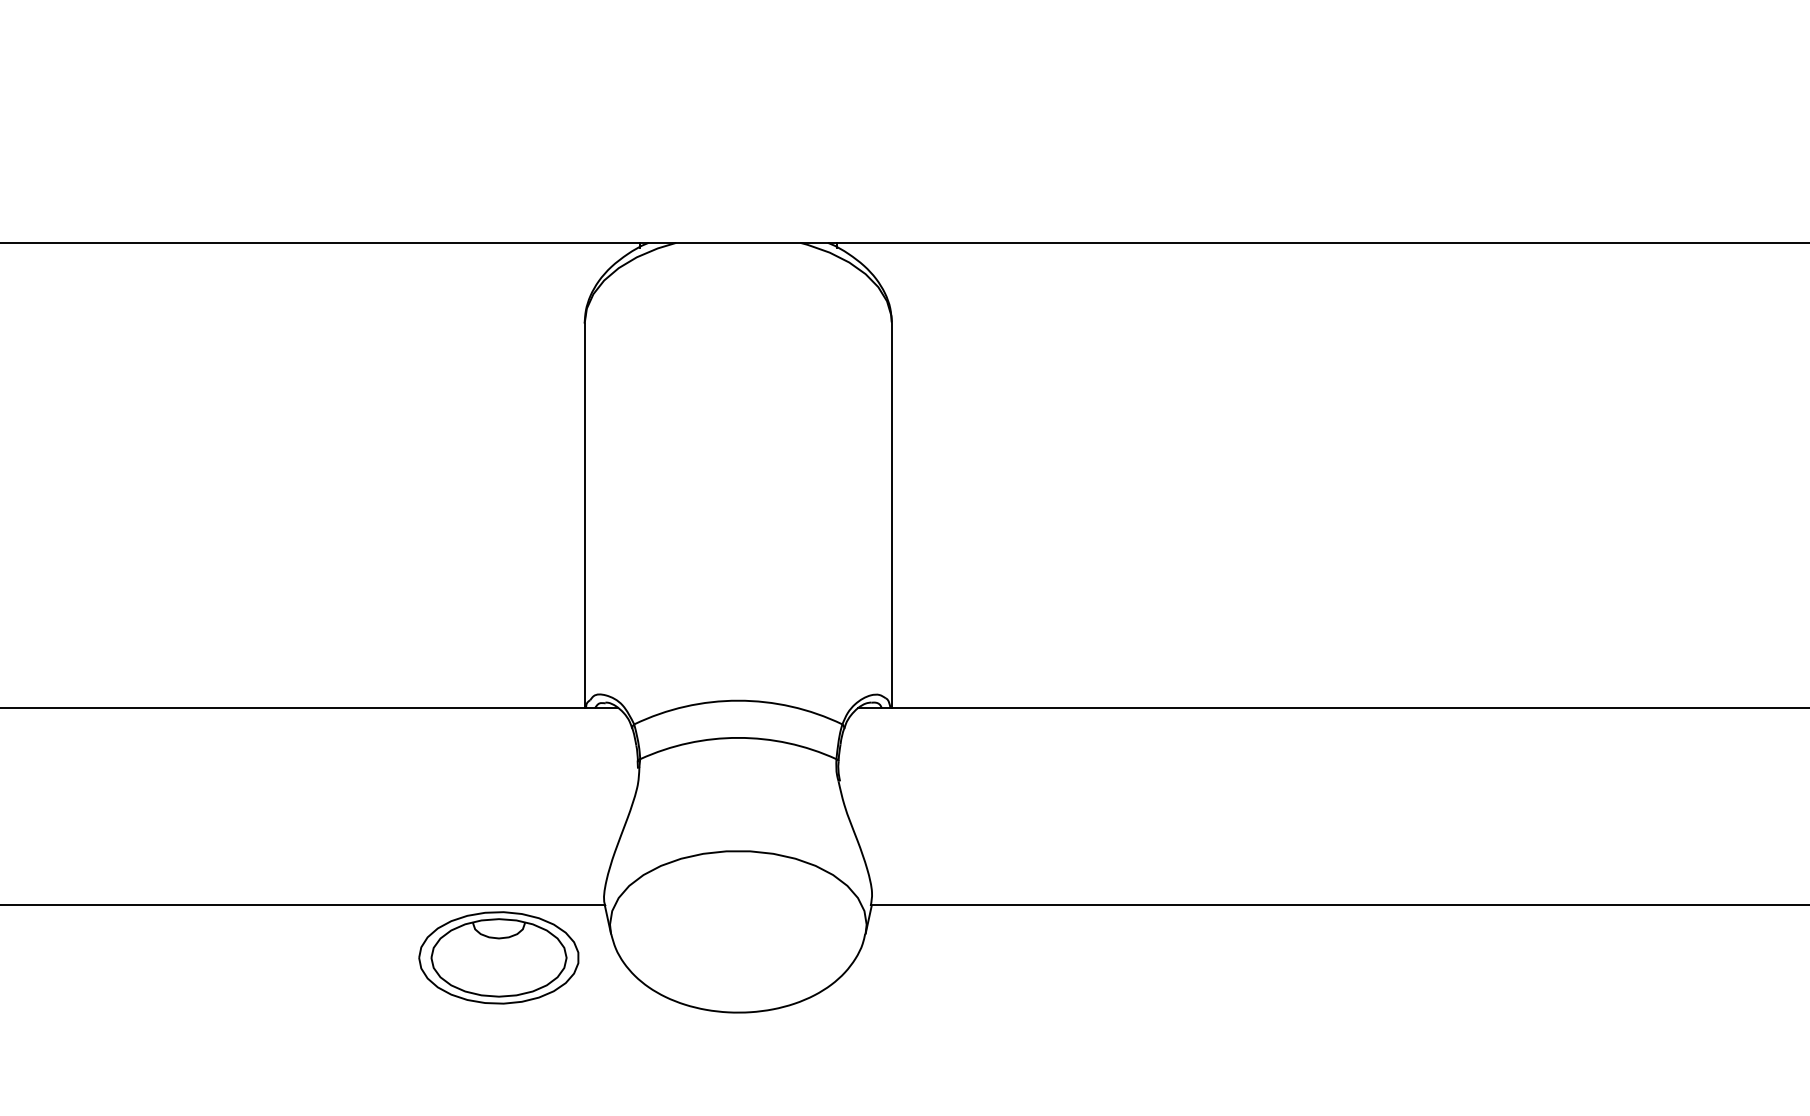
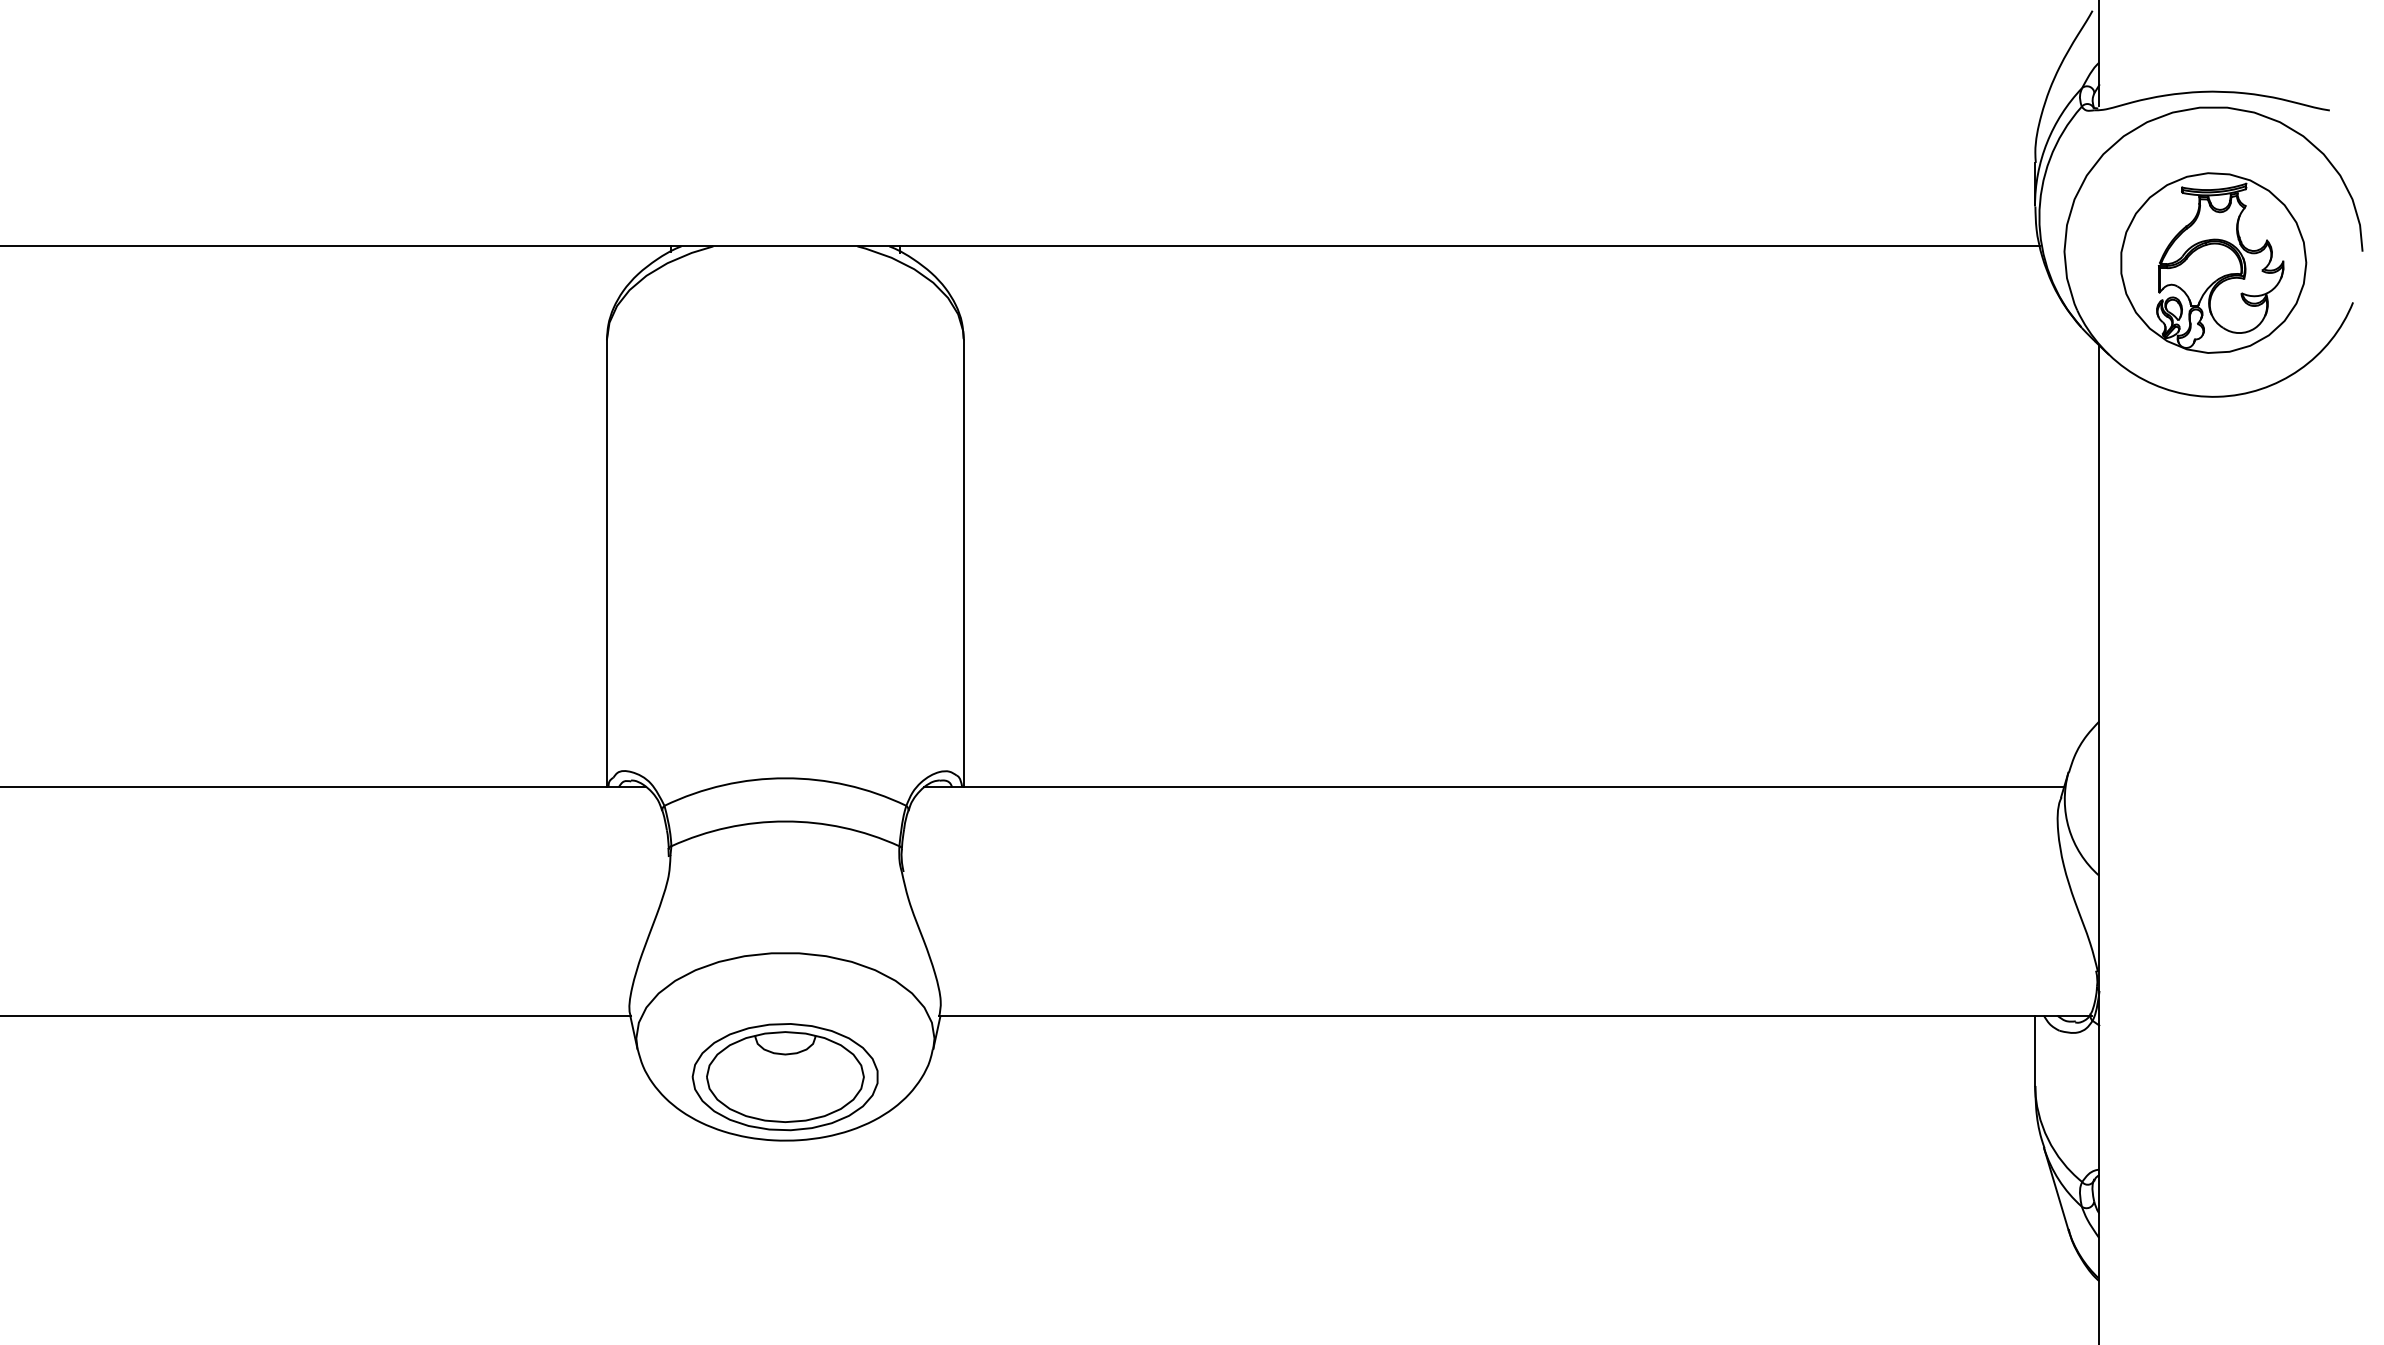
part: (498, 958) -> (784, 1077), moved

